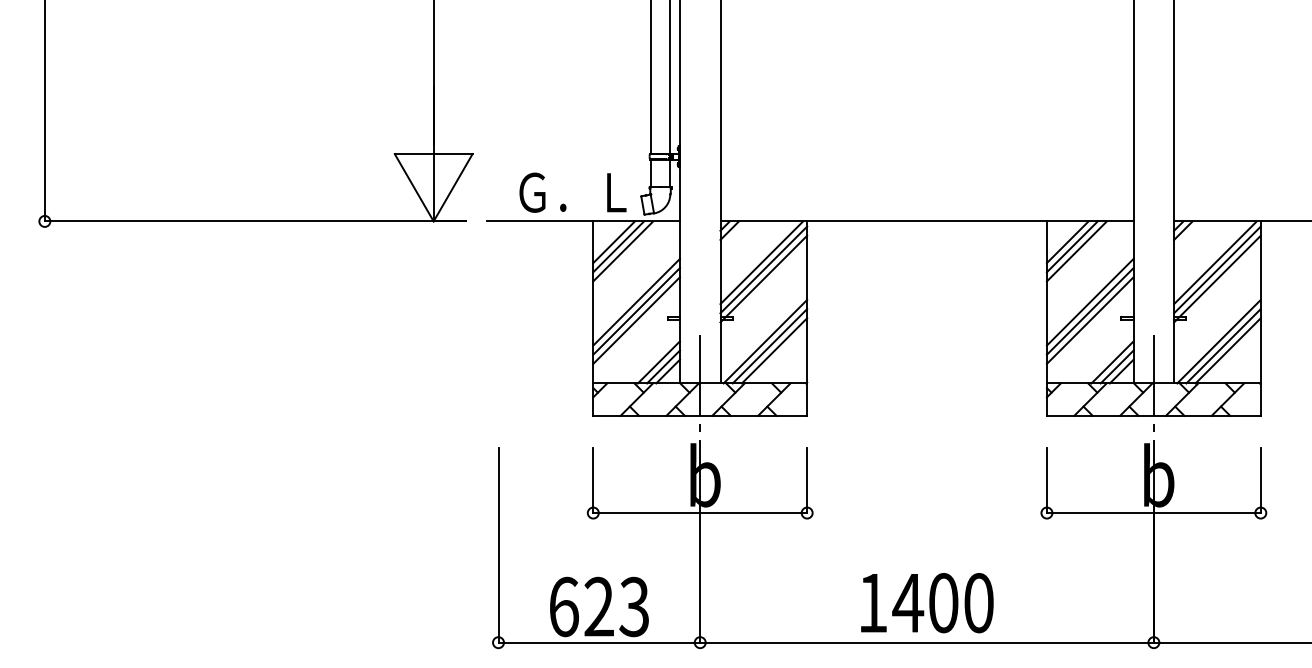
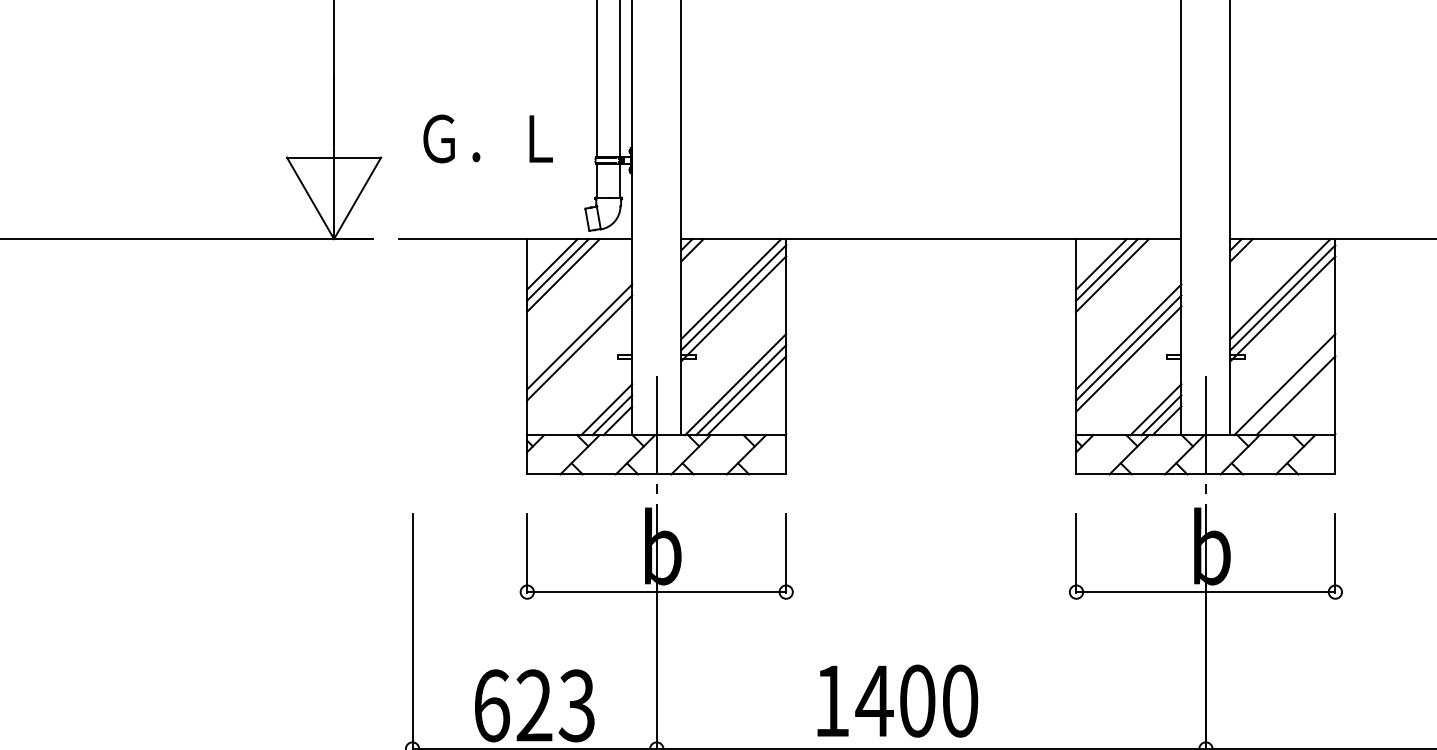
text: (572, 192) -> (487, 138), moved
line: (636, 320) -> (579, 359), removed
line: (1223, 346) -> (1290, 390), removed
text: (927, 603) -> (897, 701), moved

